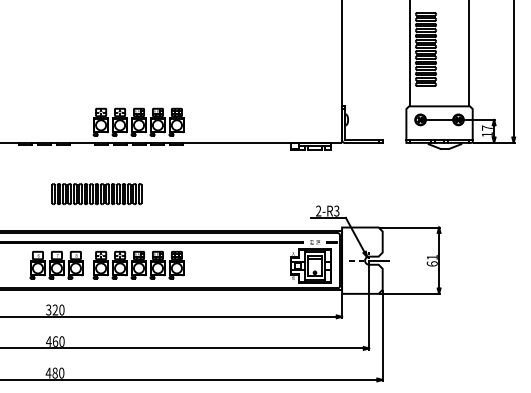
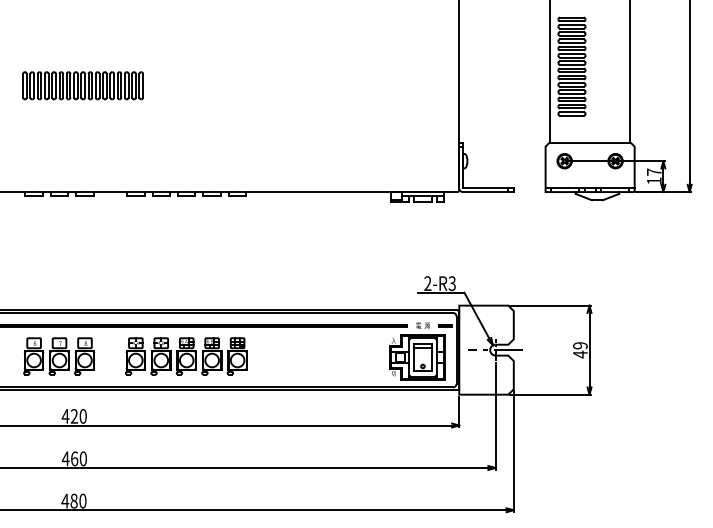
part: (138, 122) -> (186, 164), removed
part: (96, 193) -> (82, 85), moved
text: (432, 260) -> (580, 350), 61 -> 49
part: (56, 265) -> (59, 356), moved
text: (48, 310) -> (65, 416), 320 -> 420

